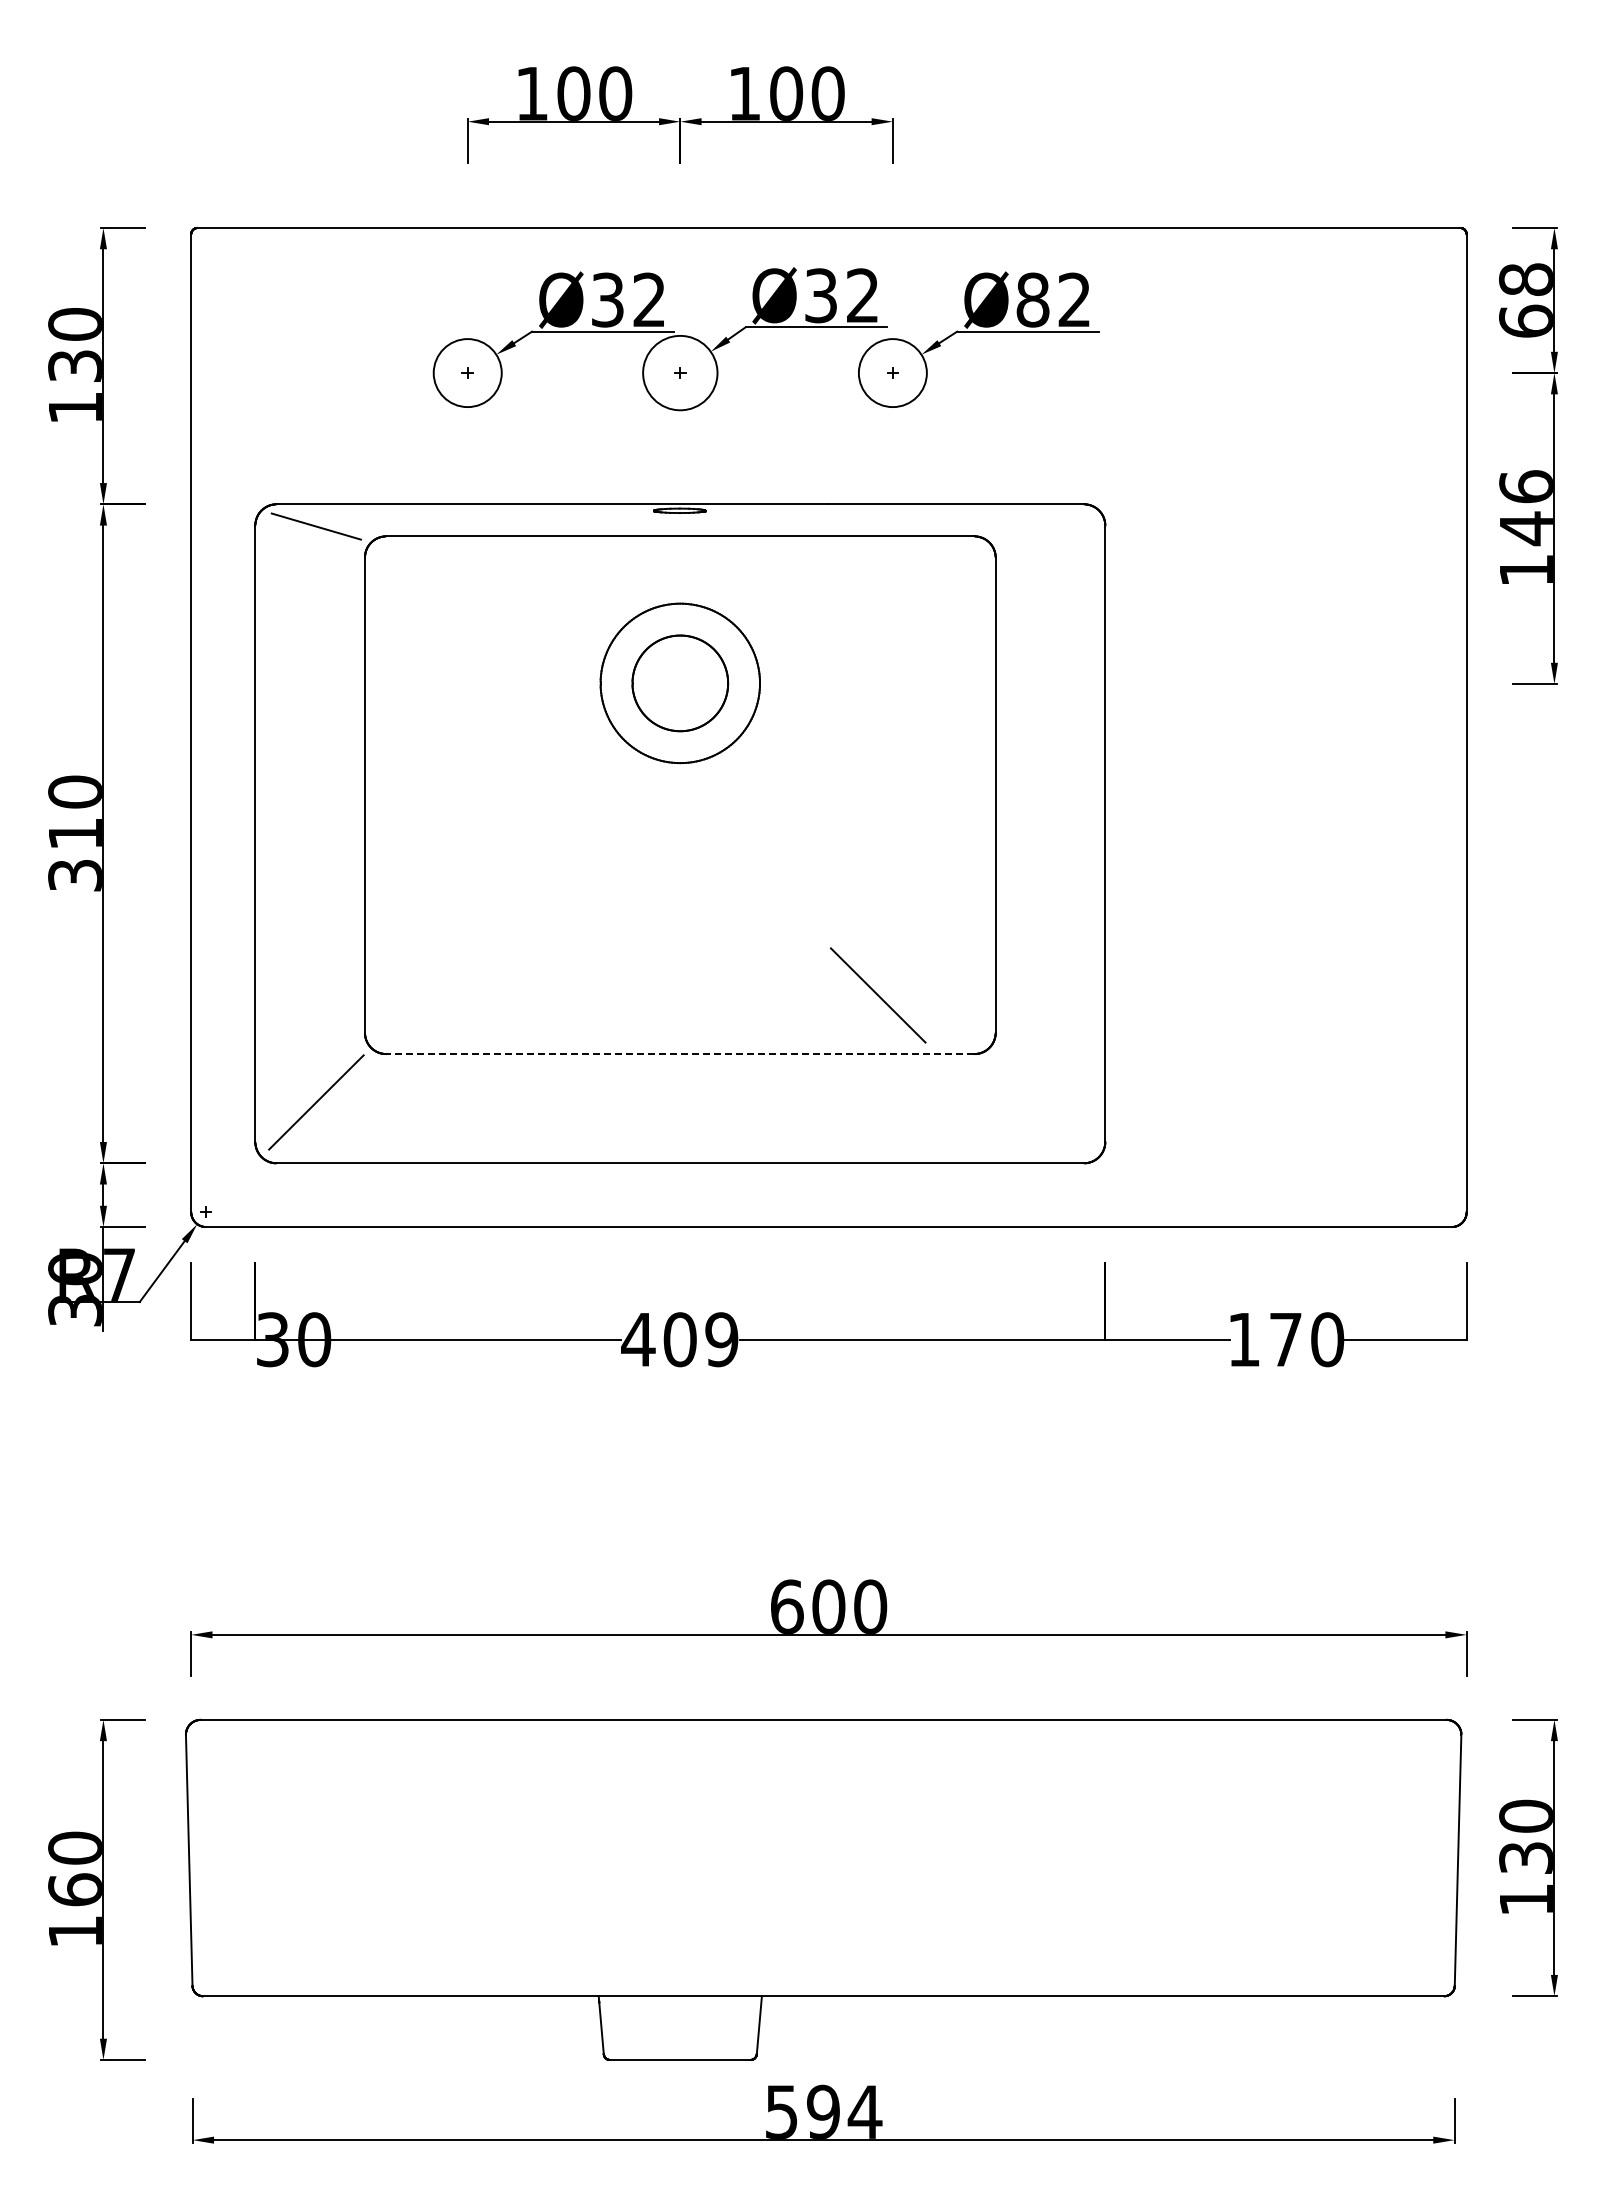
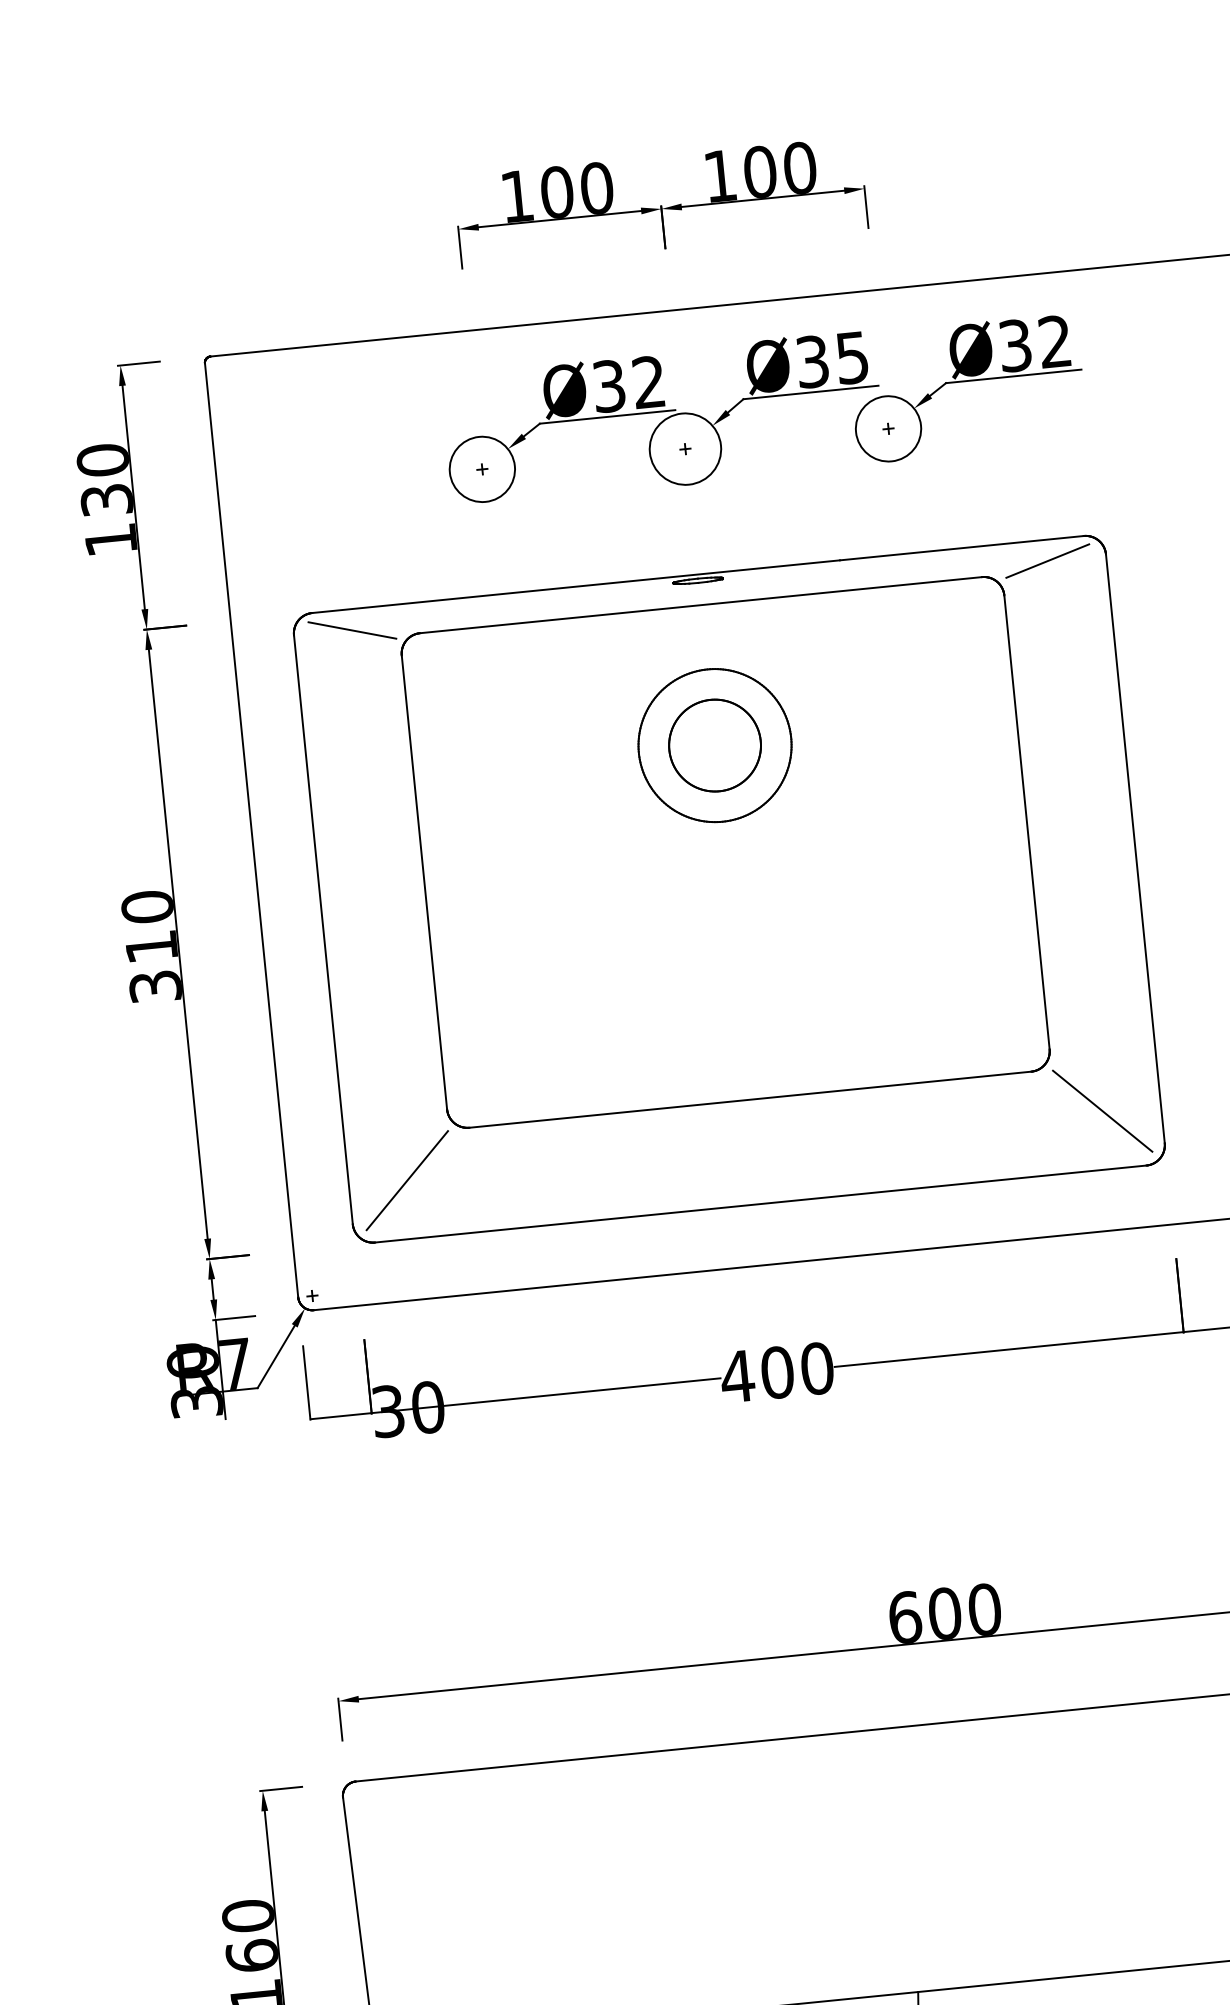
text: (862, 295) -> (852, 357), Ø32 -> Ø35
text: (1032, 299) -> (1014, 345), Ø82 -> Ø32
line: (1043, 526) -> (1047, 561), added
line: (877, 995) -> (1101, 1111), moved
line: (679, 1054) -> (749, 1100), dashed -> solid
text: (721, 1339) -> (816, 1368), 409 -> 400

